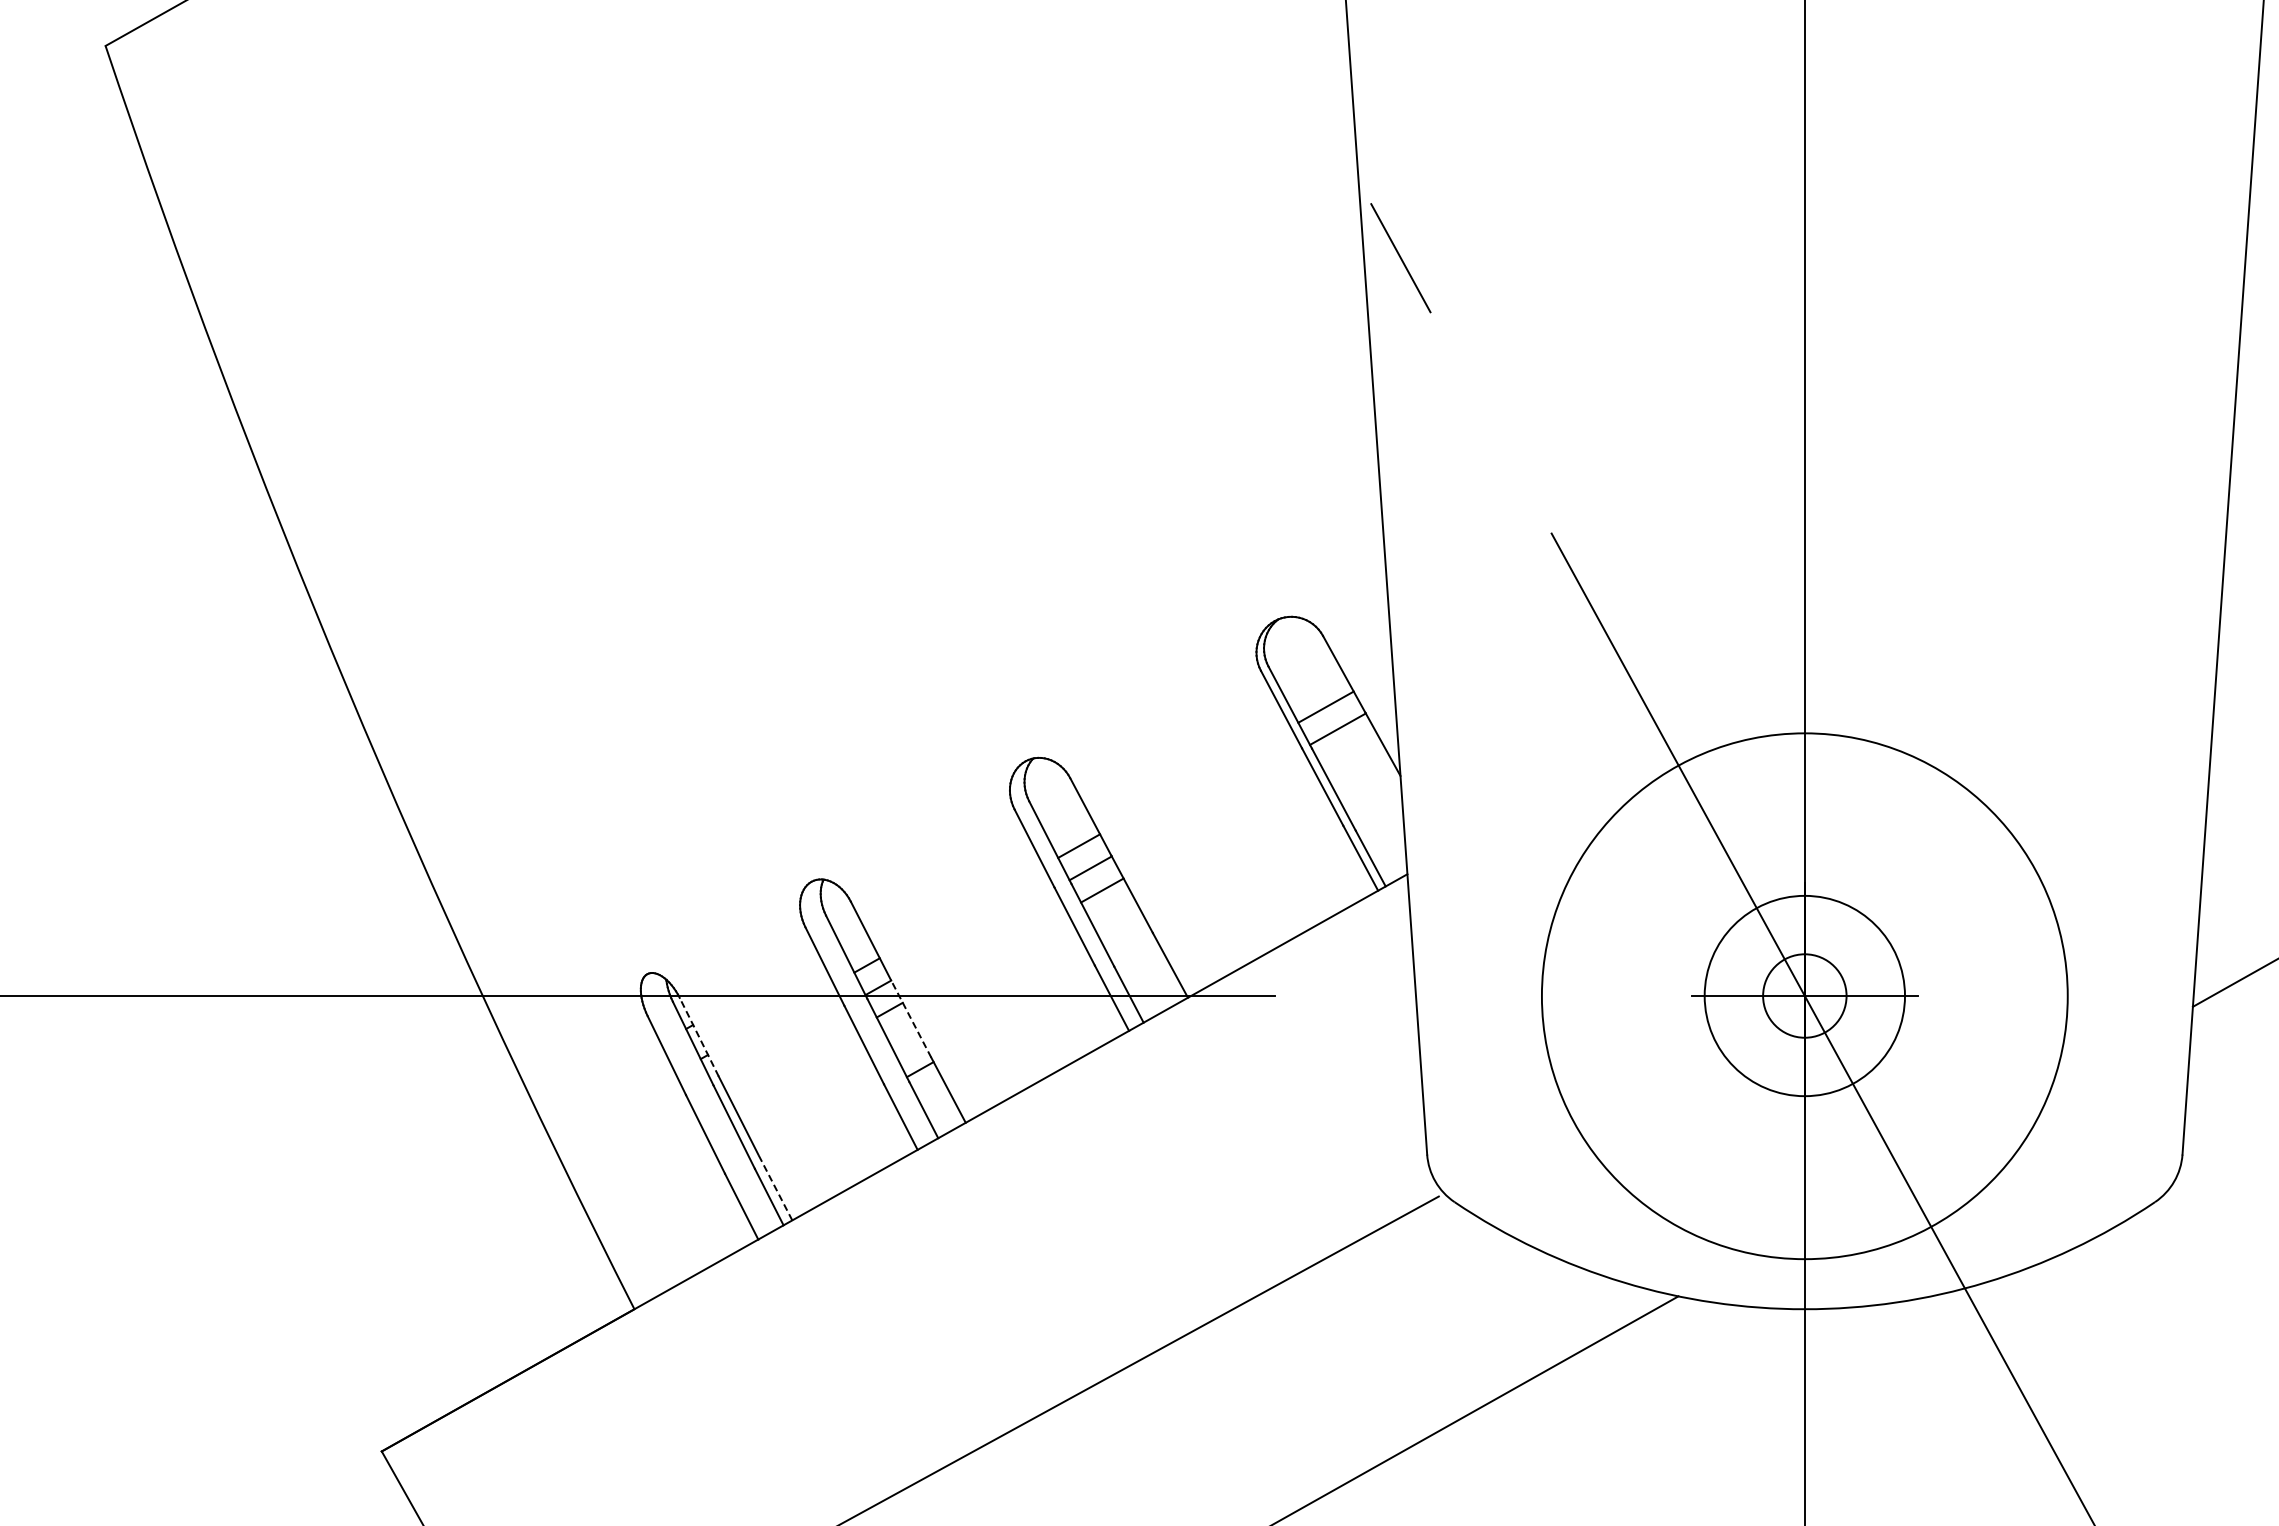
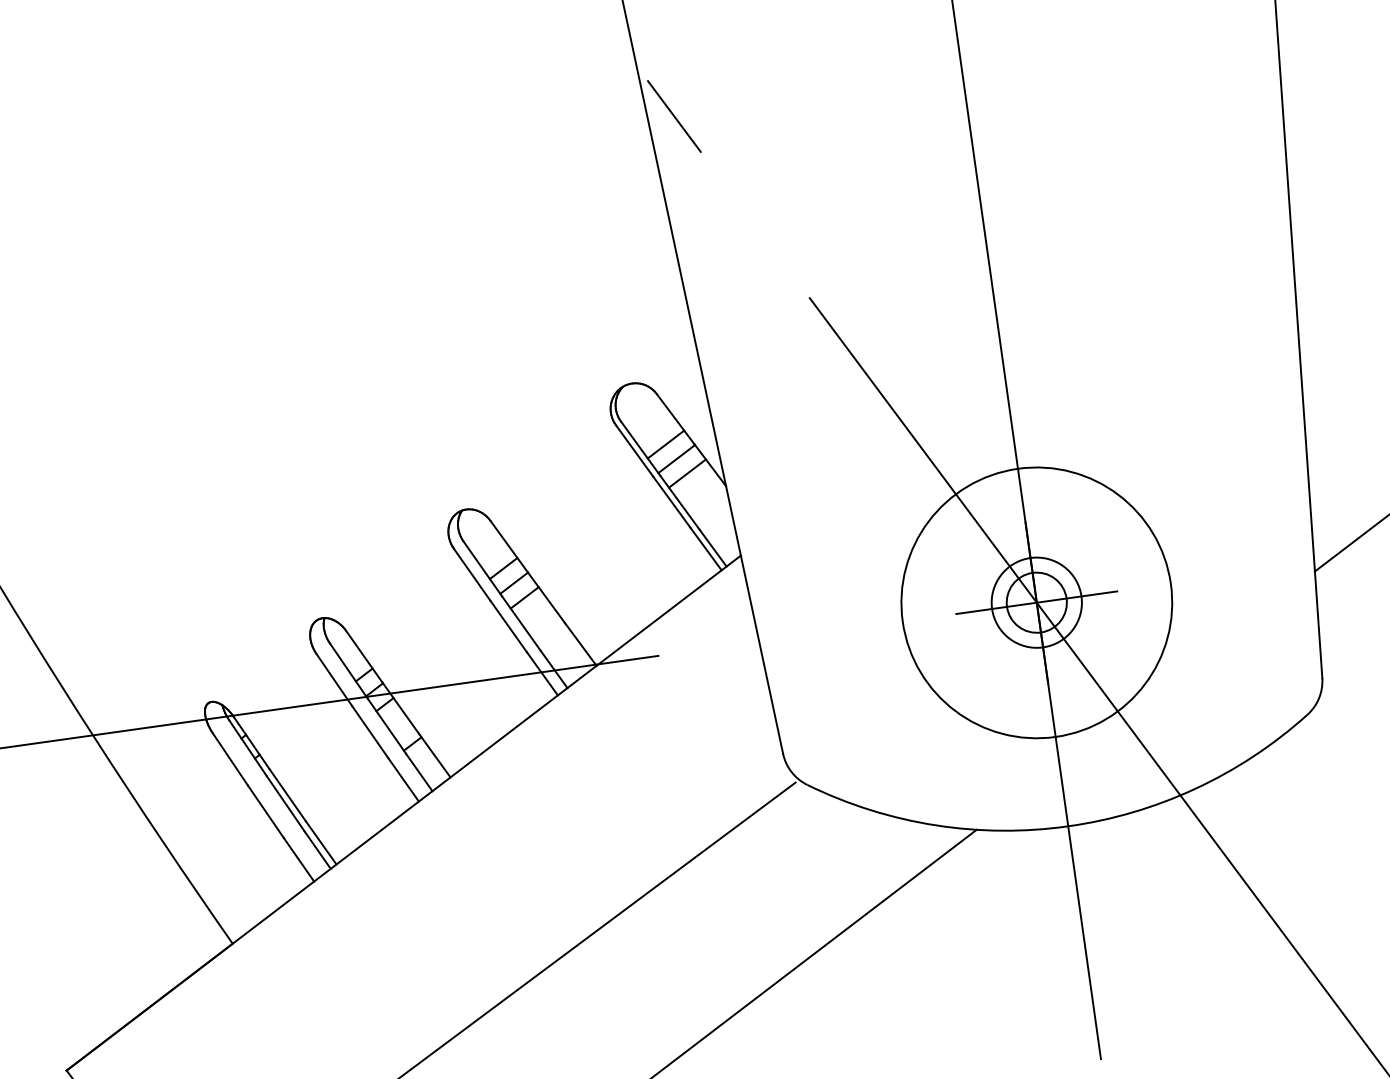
line: (1349, 751) -> (687, 473), added
circle: (1804, 995) -> (1036, 602), size x0.62
circle: (1804, 996) -> (1036, 603), size x0.71
line: (911, 1018) -> (401, 708), dashed -> solid
line: (699, 1037) -> (251, 743), dashed -> solid
line: (775, 1187) -> (321, 842), dashed -> solid

